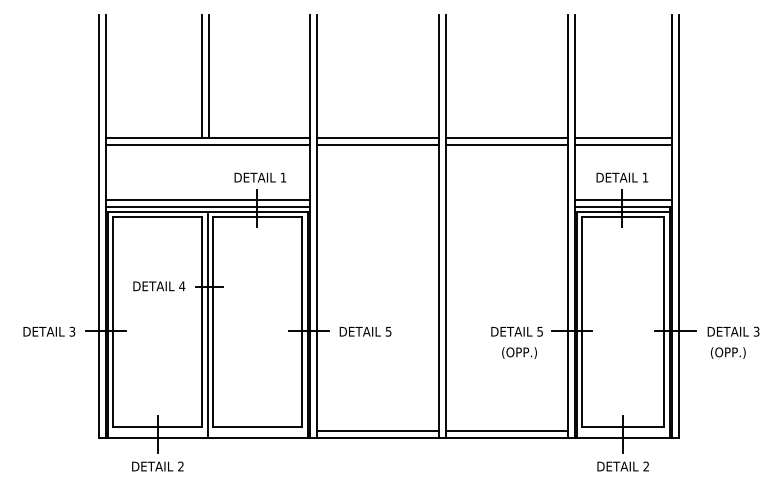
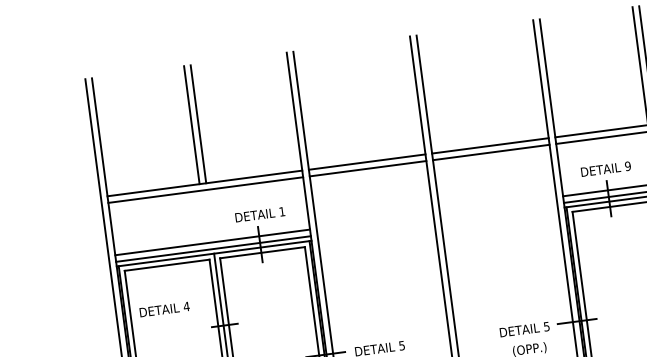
text: (645, 177) -> (627, 166), 1 -> 9
text: (159, 286) -> (164, 309), moved

